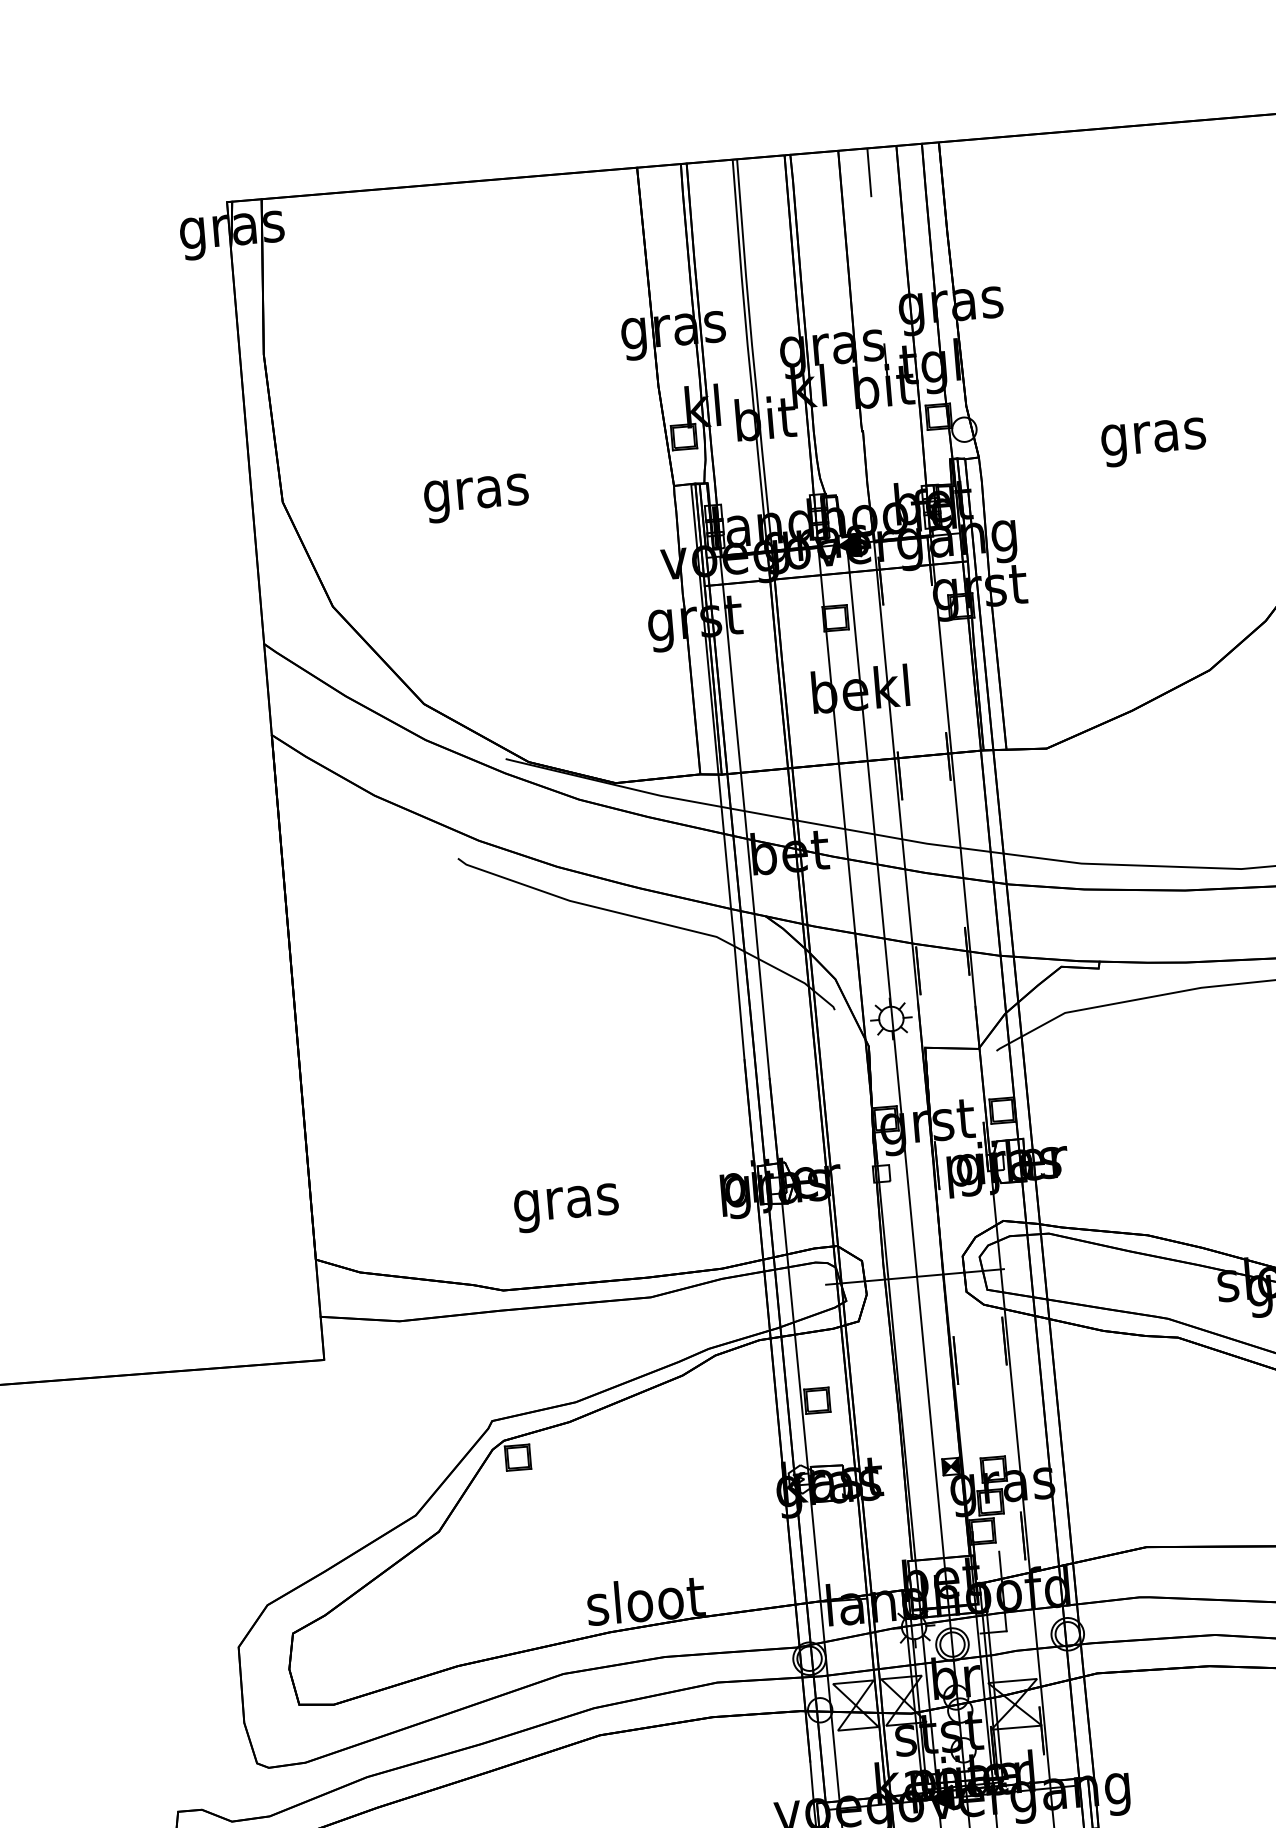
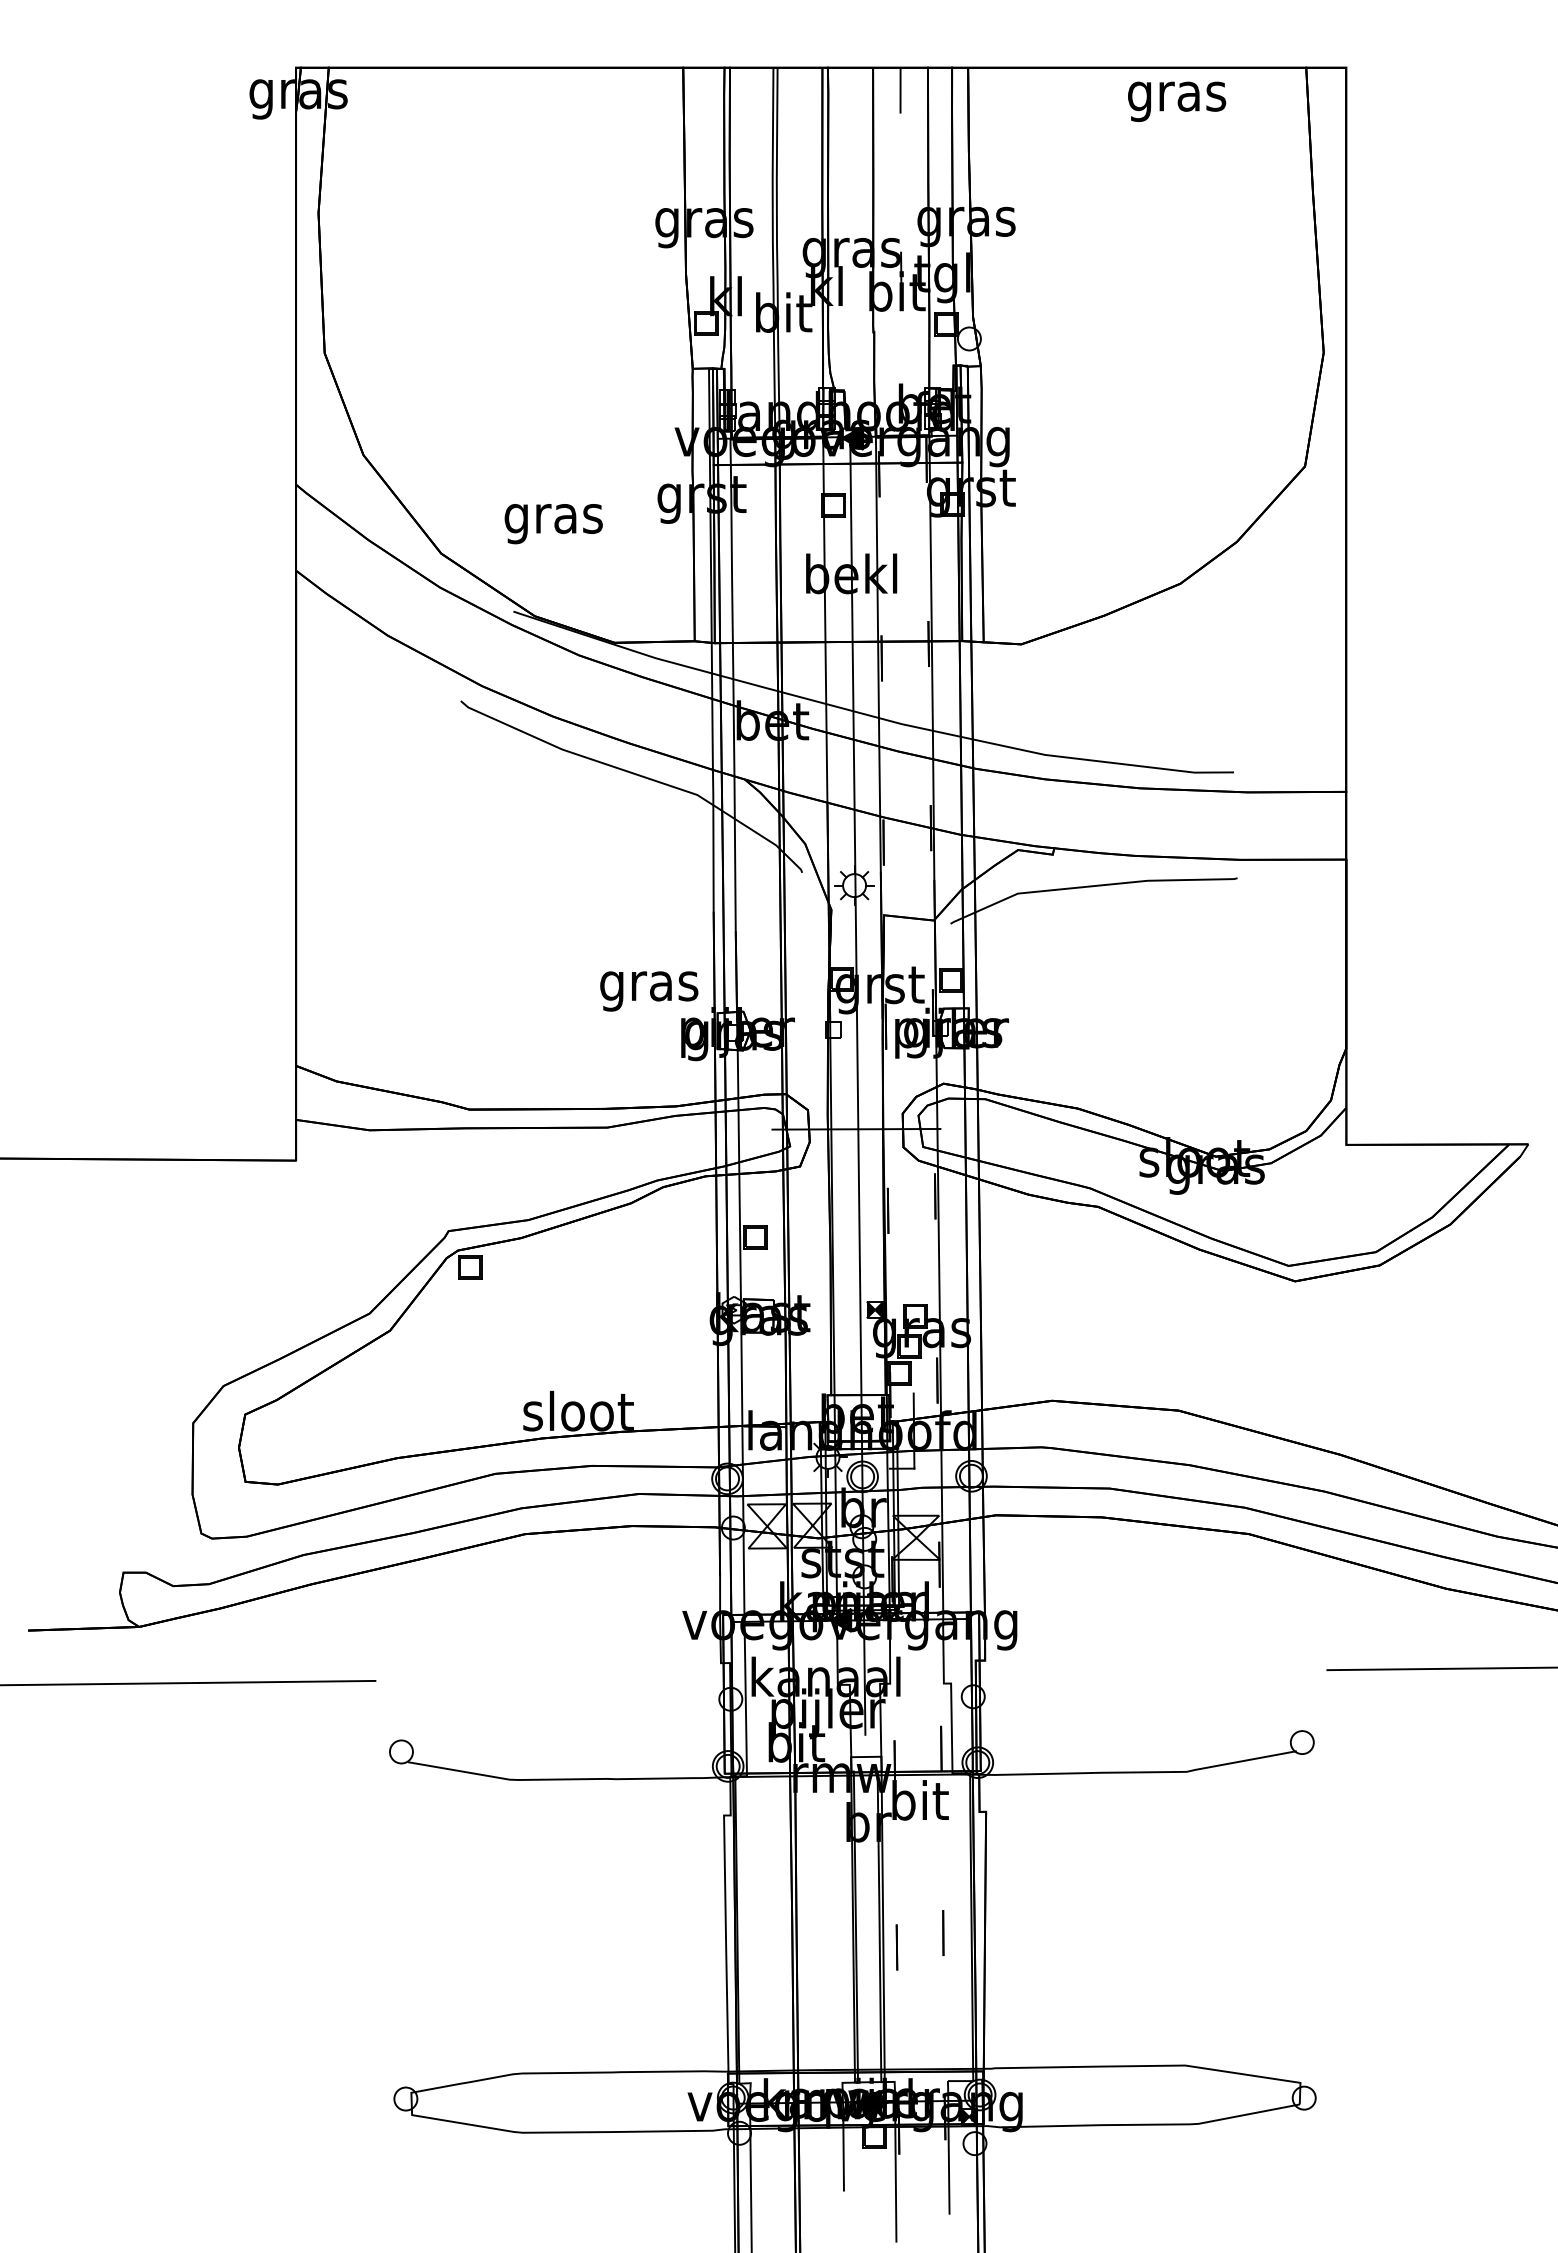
text: (1154, 442) -> (1177, 101), moved
text: (476, 499) -> (553, 524), moved
text: (566, 1208) -> (649, 991), moved

